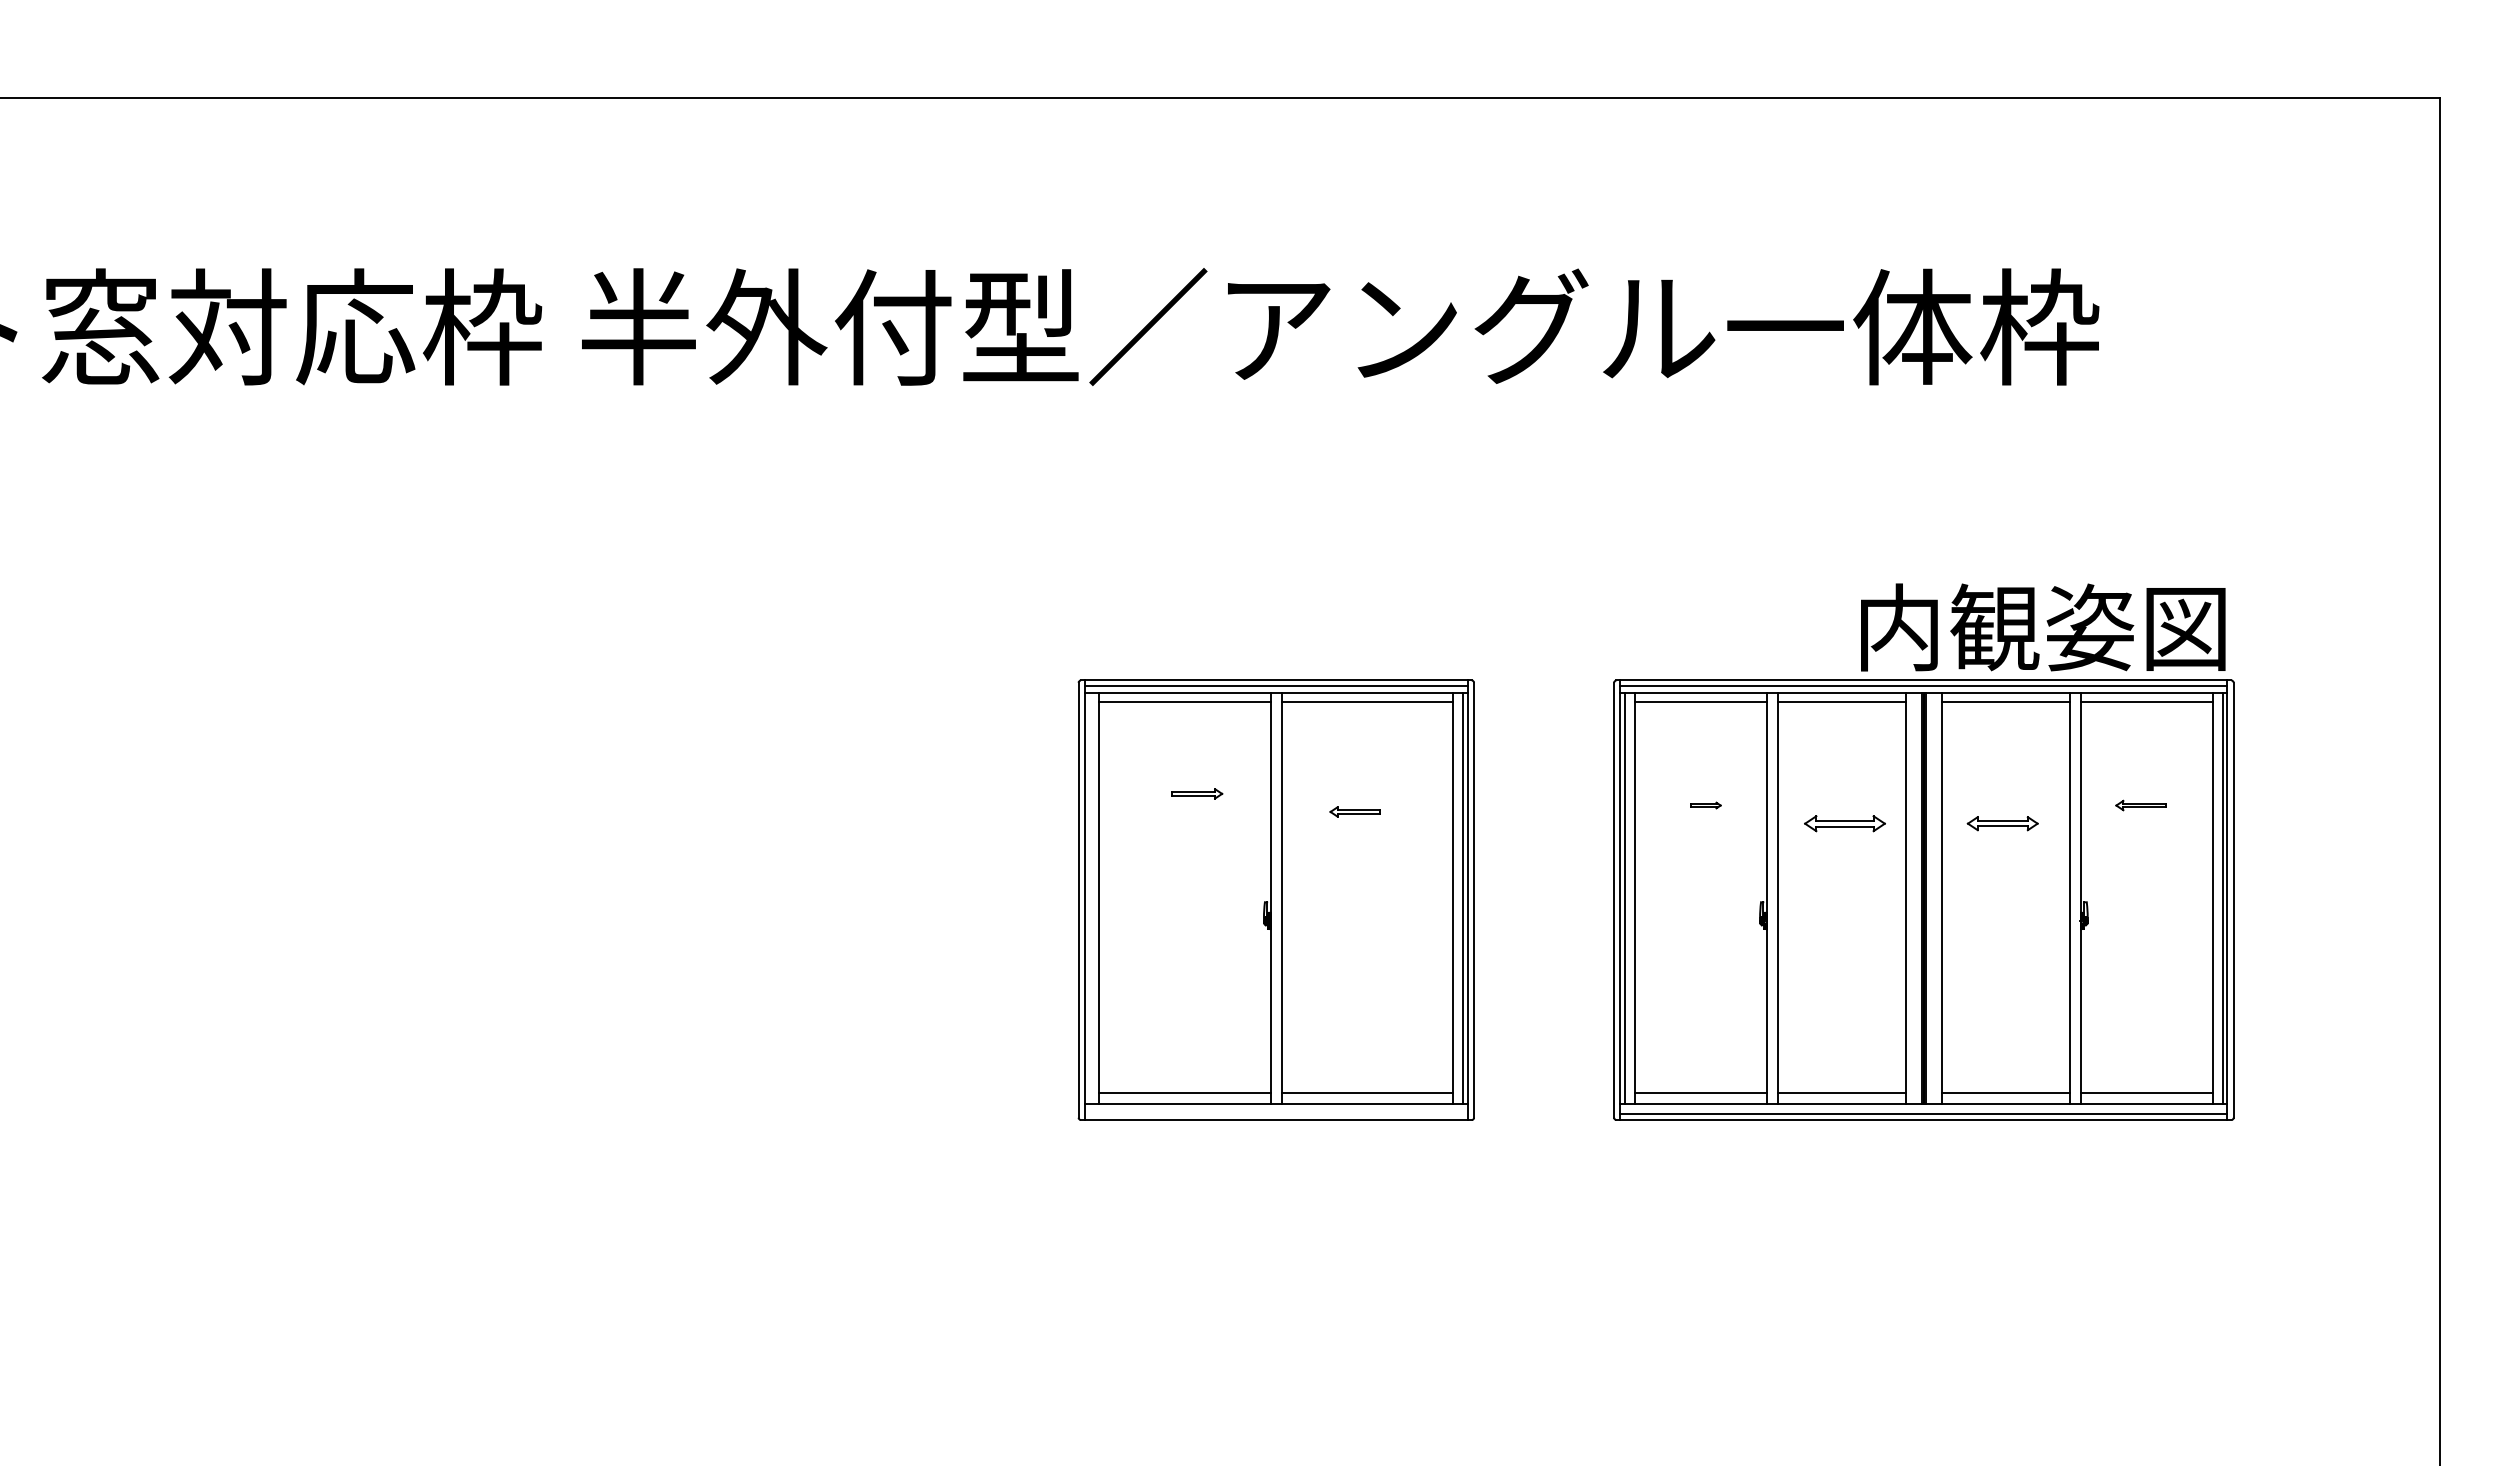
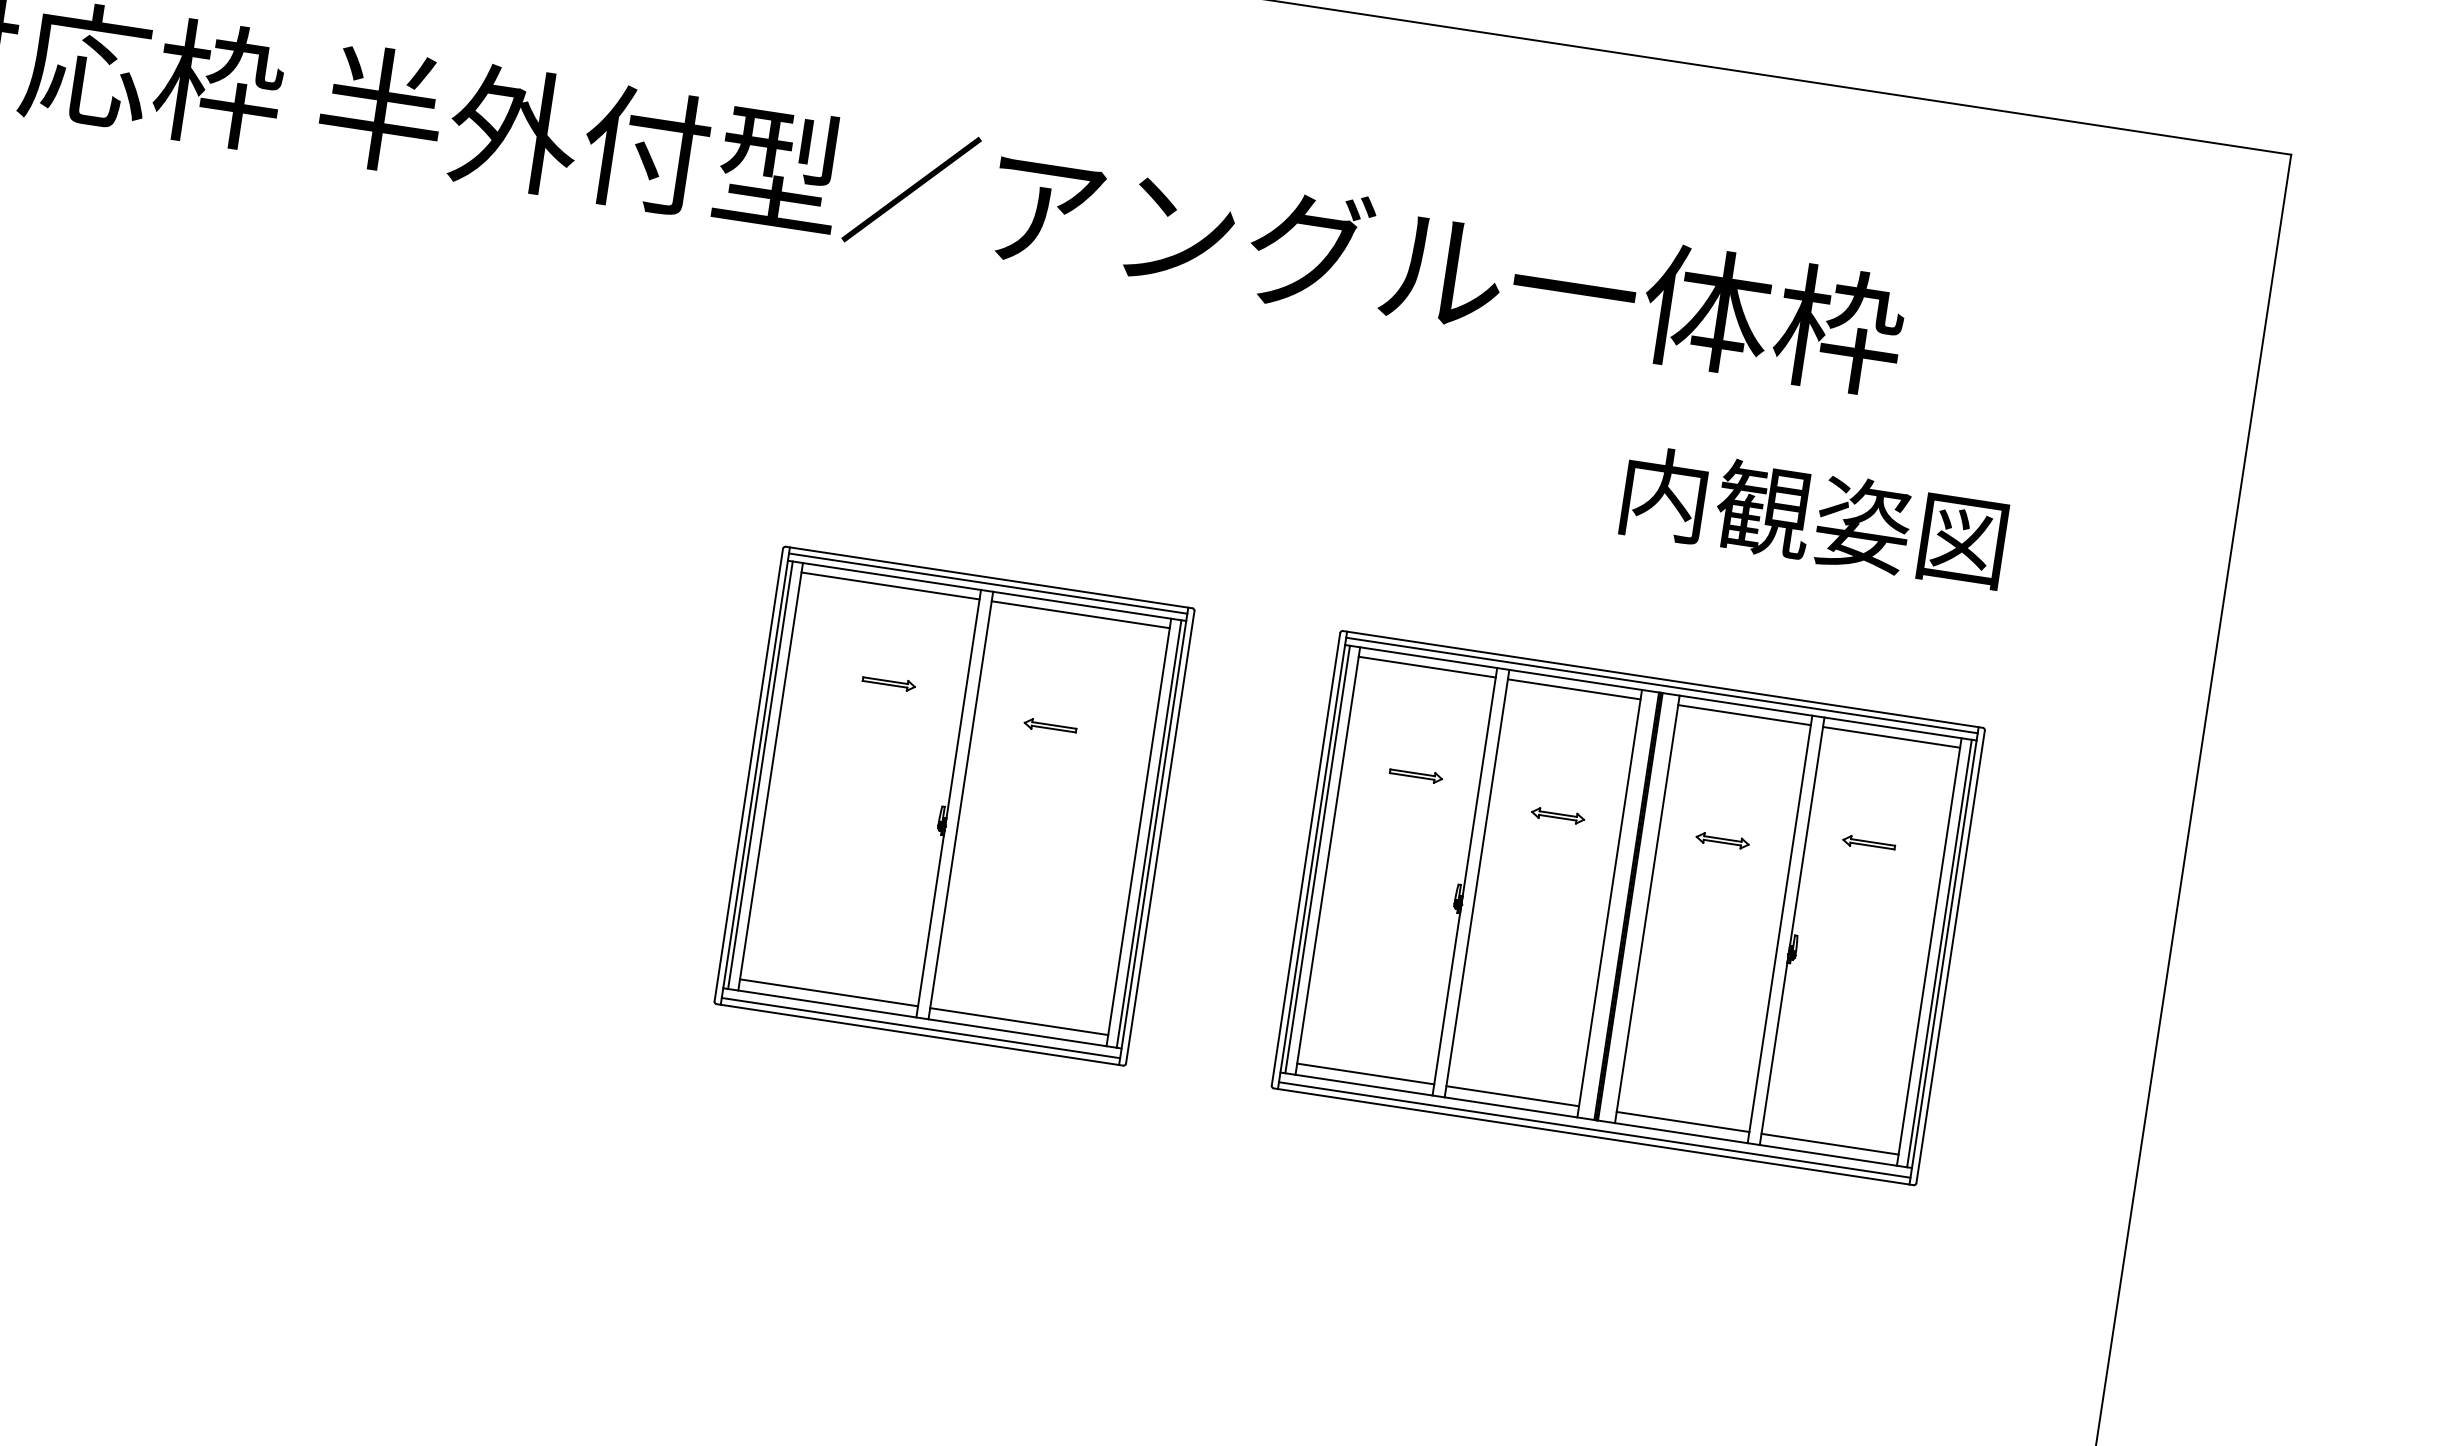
text: (2043, 627) -> (1814, 517), moved
part: (1705, 805) -> (1415, 775), size x1.67
part: (1844, 823) -> (1557, 815), size x0.62
part: (2003, 823) -> (1723, 840), size x0.71
line: (1089, 898) -> (760, 774), added
line: (1275, 1113) -> (920, 1027), added

